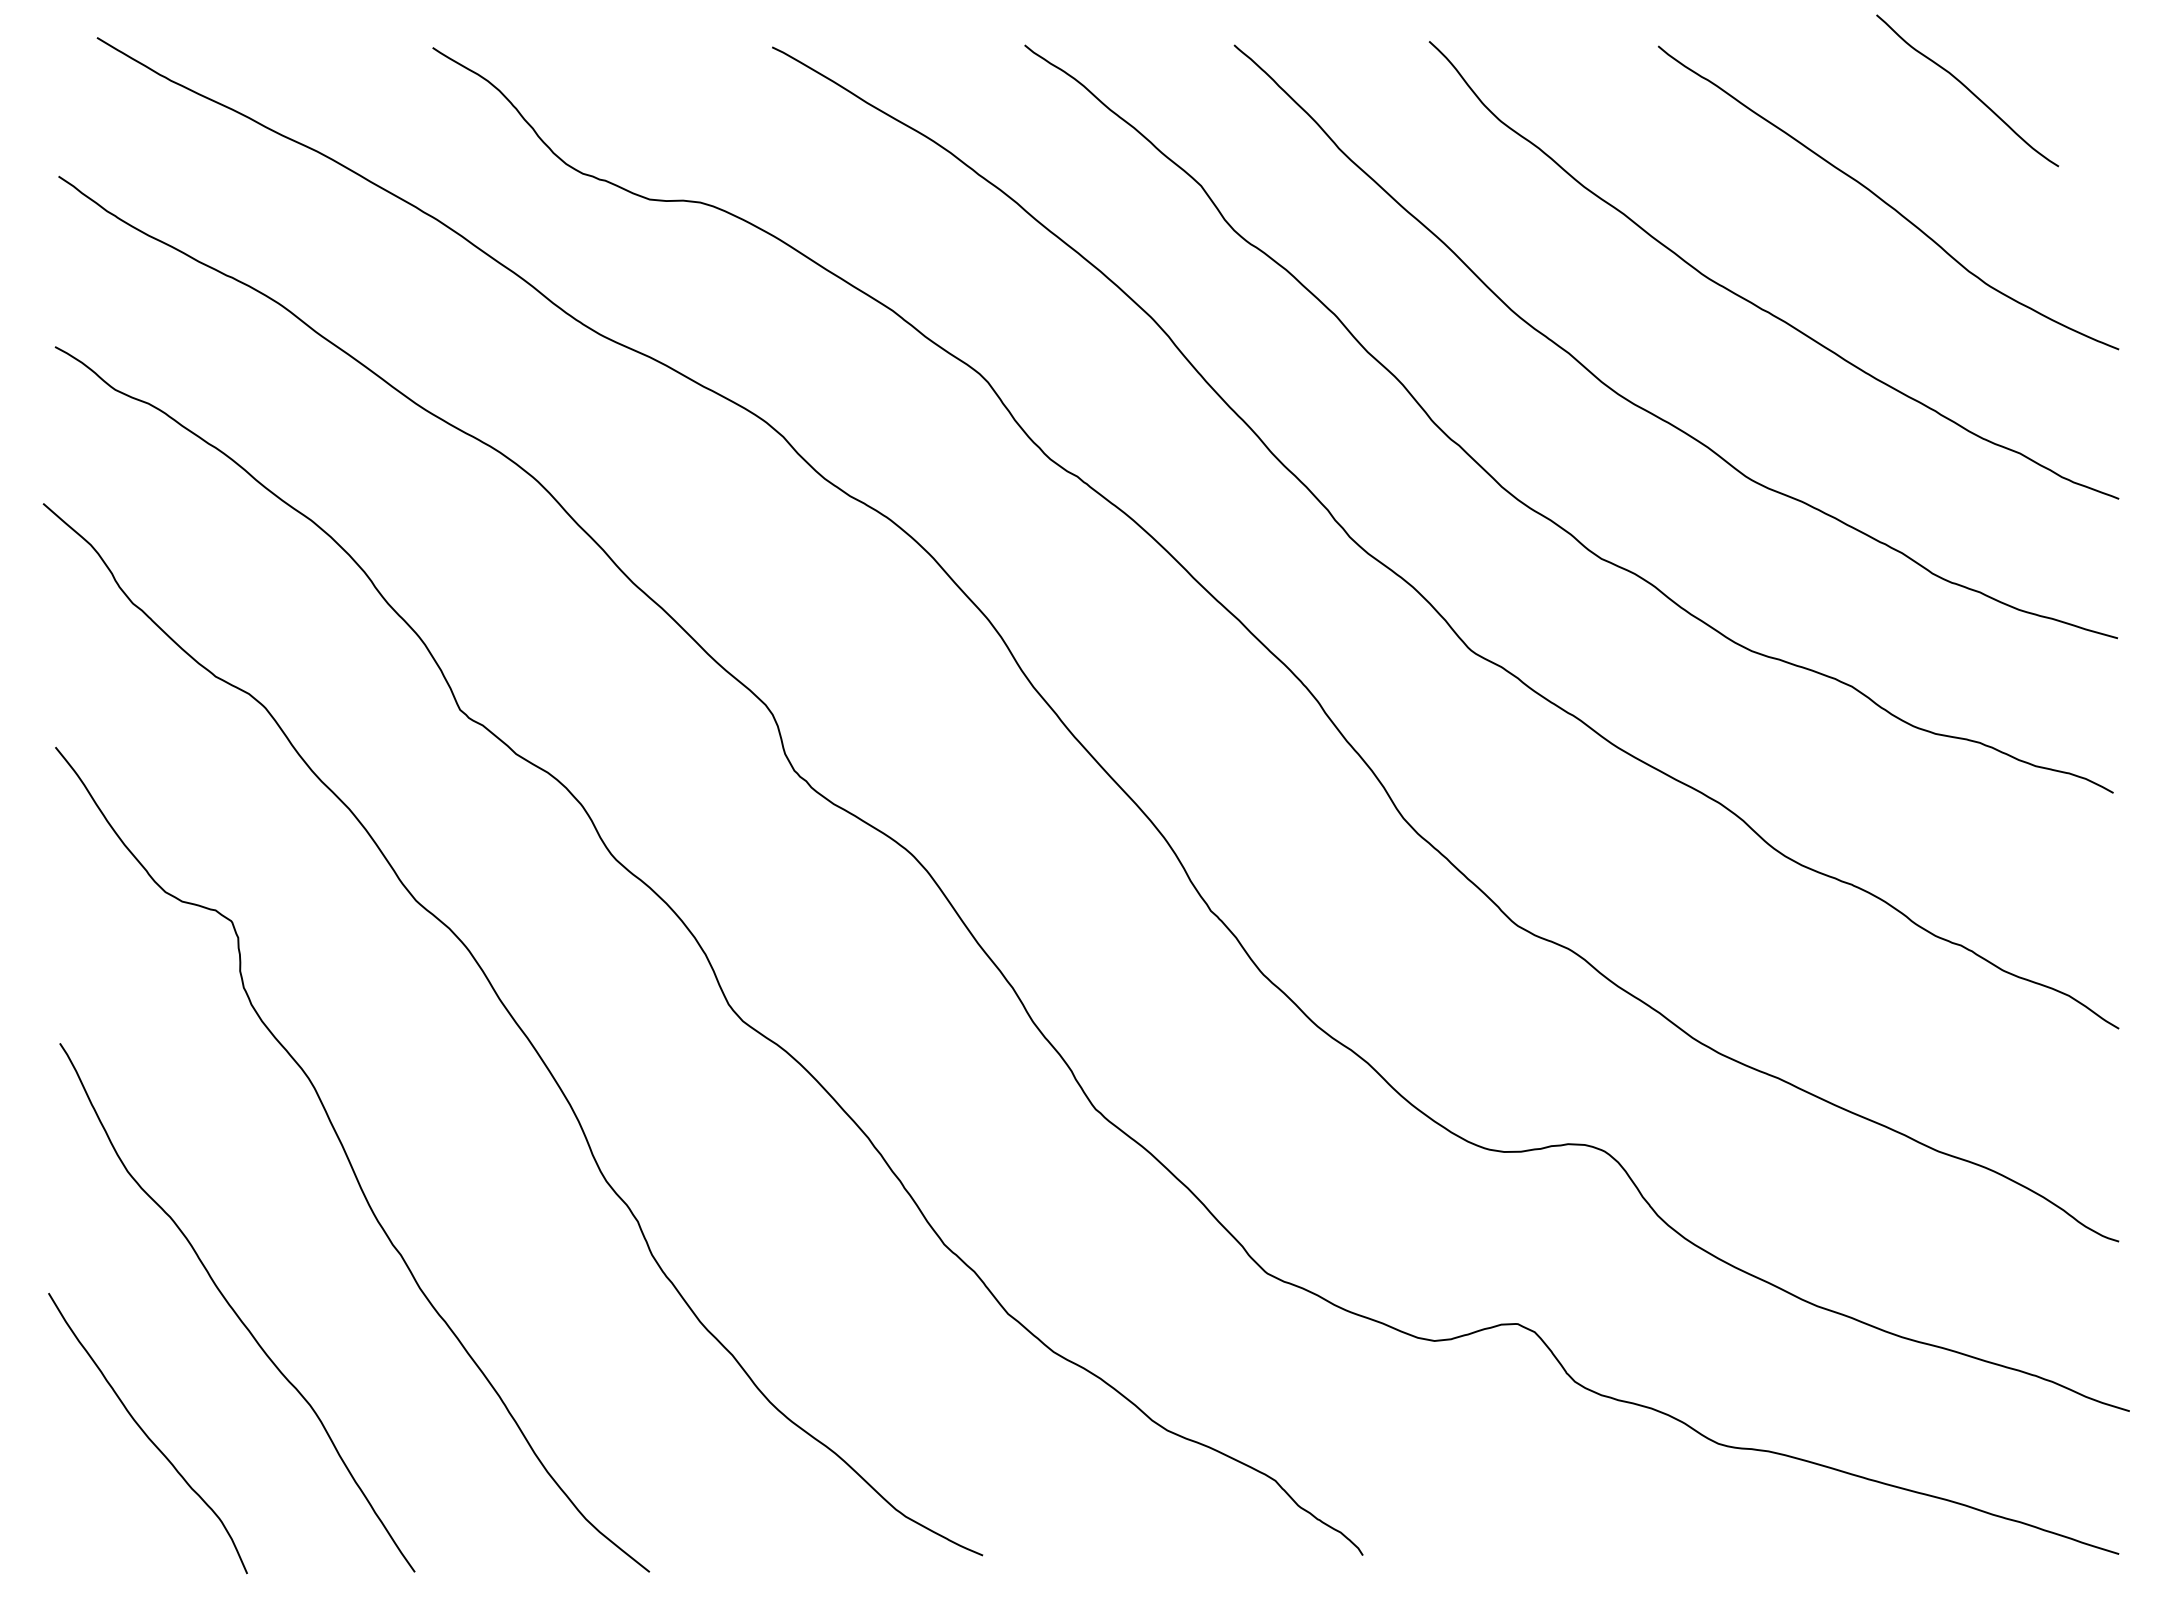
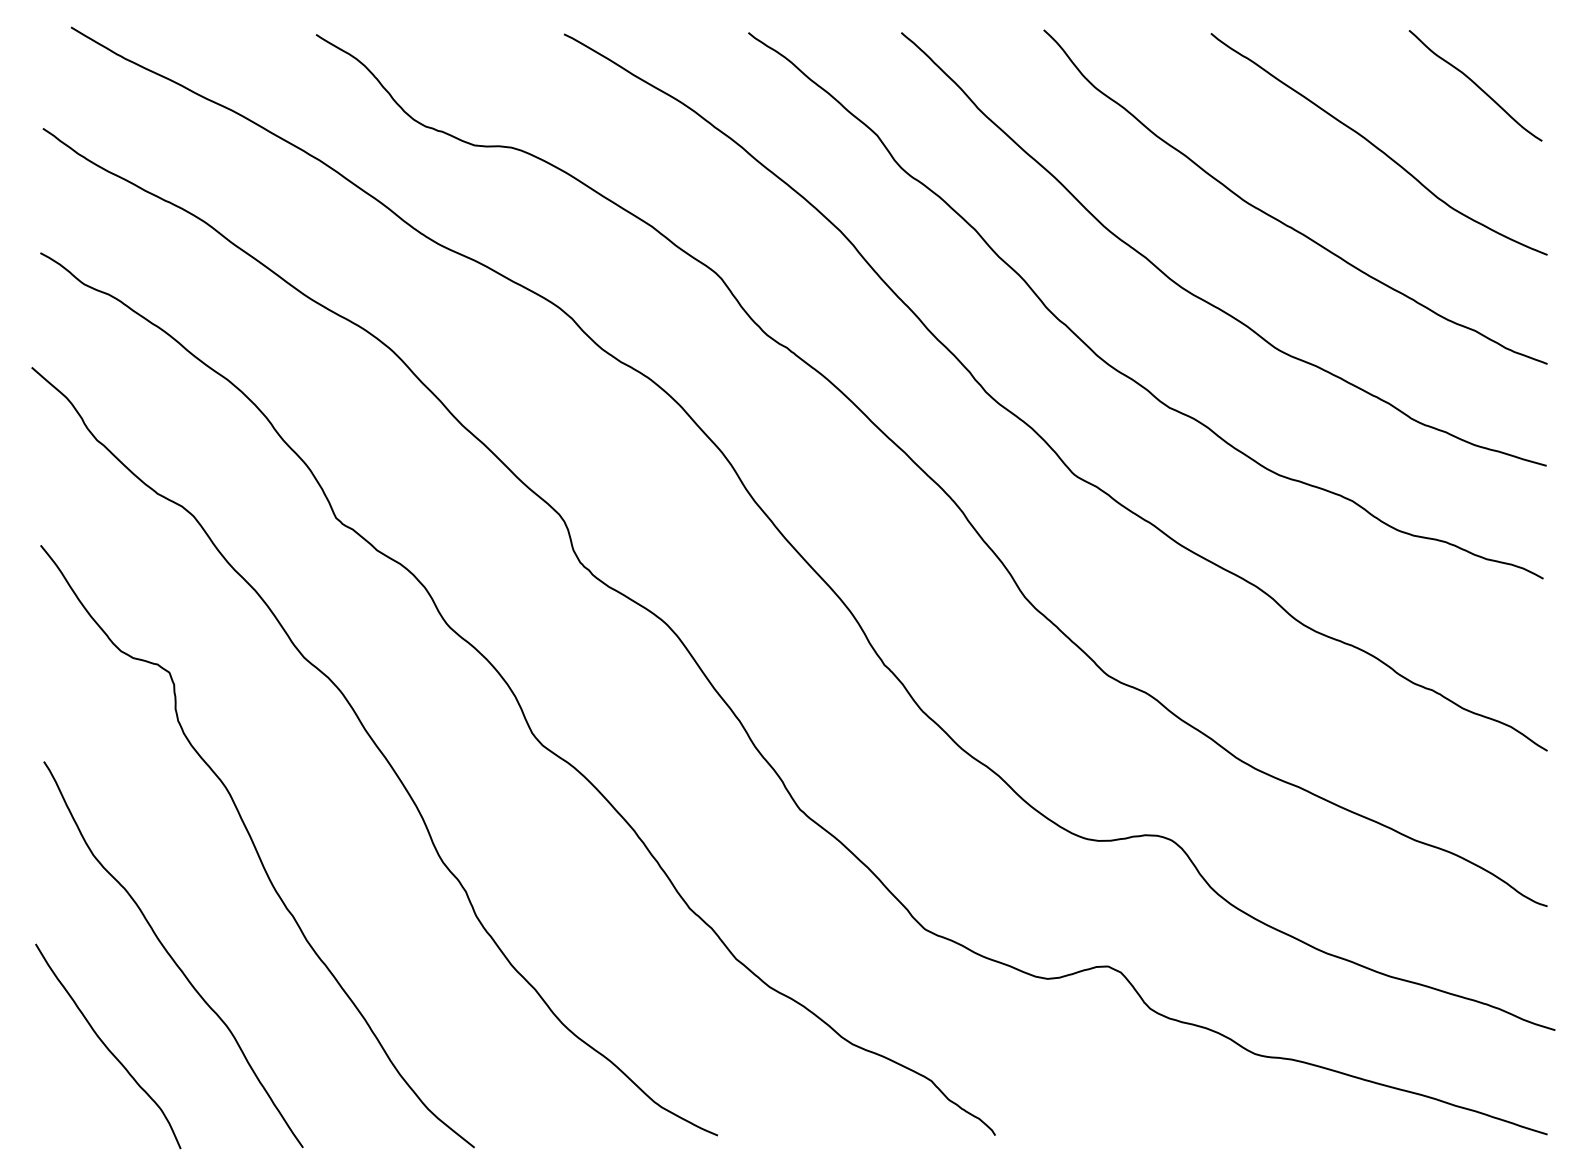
curve: (1967, 89) -> (1475, 84), moved

